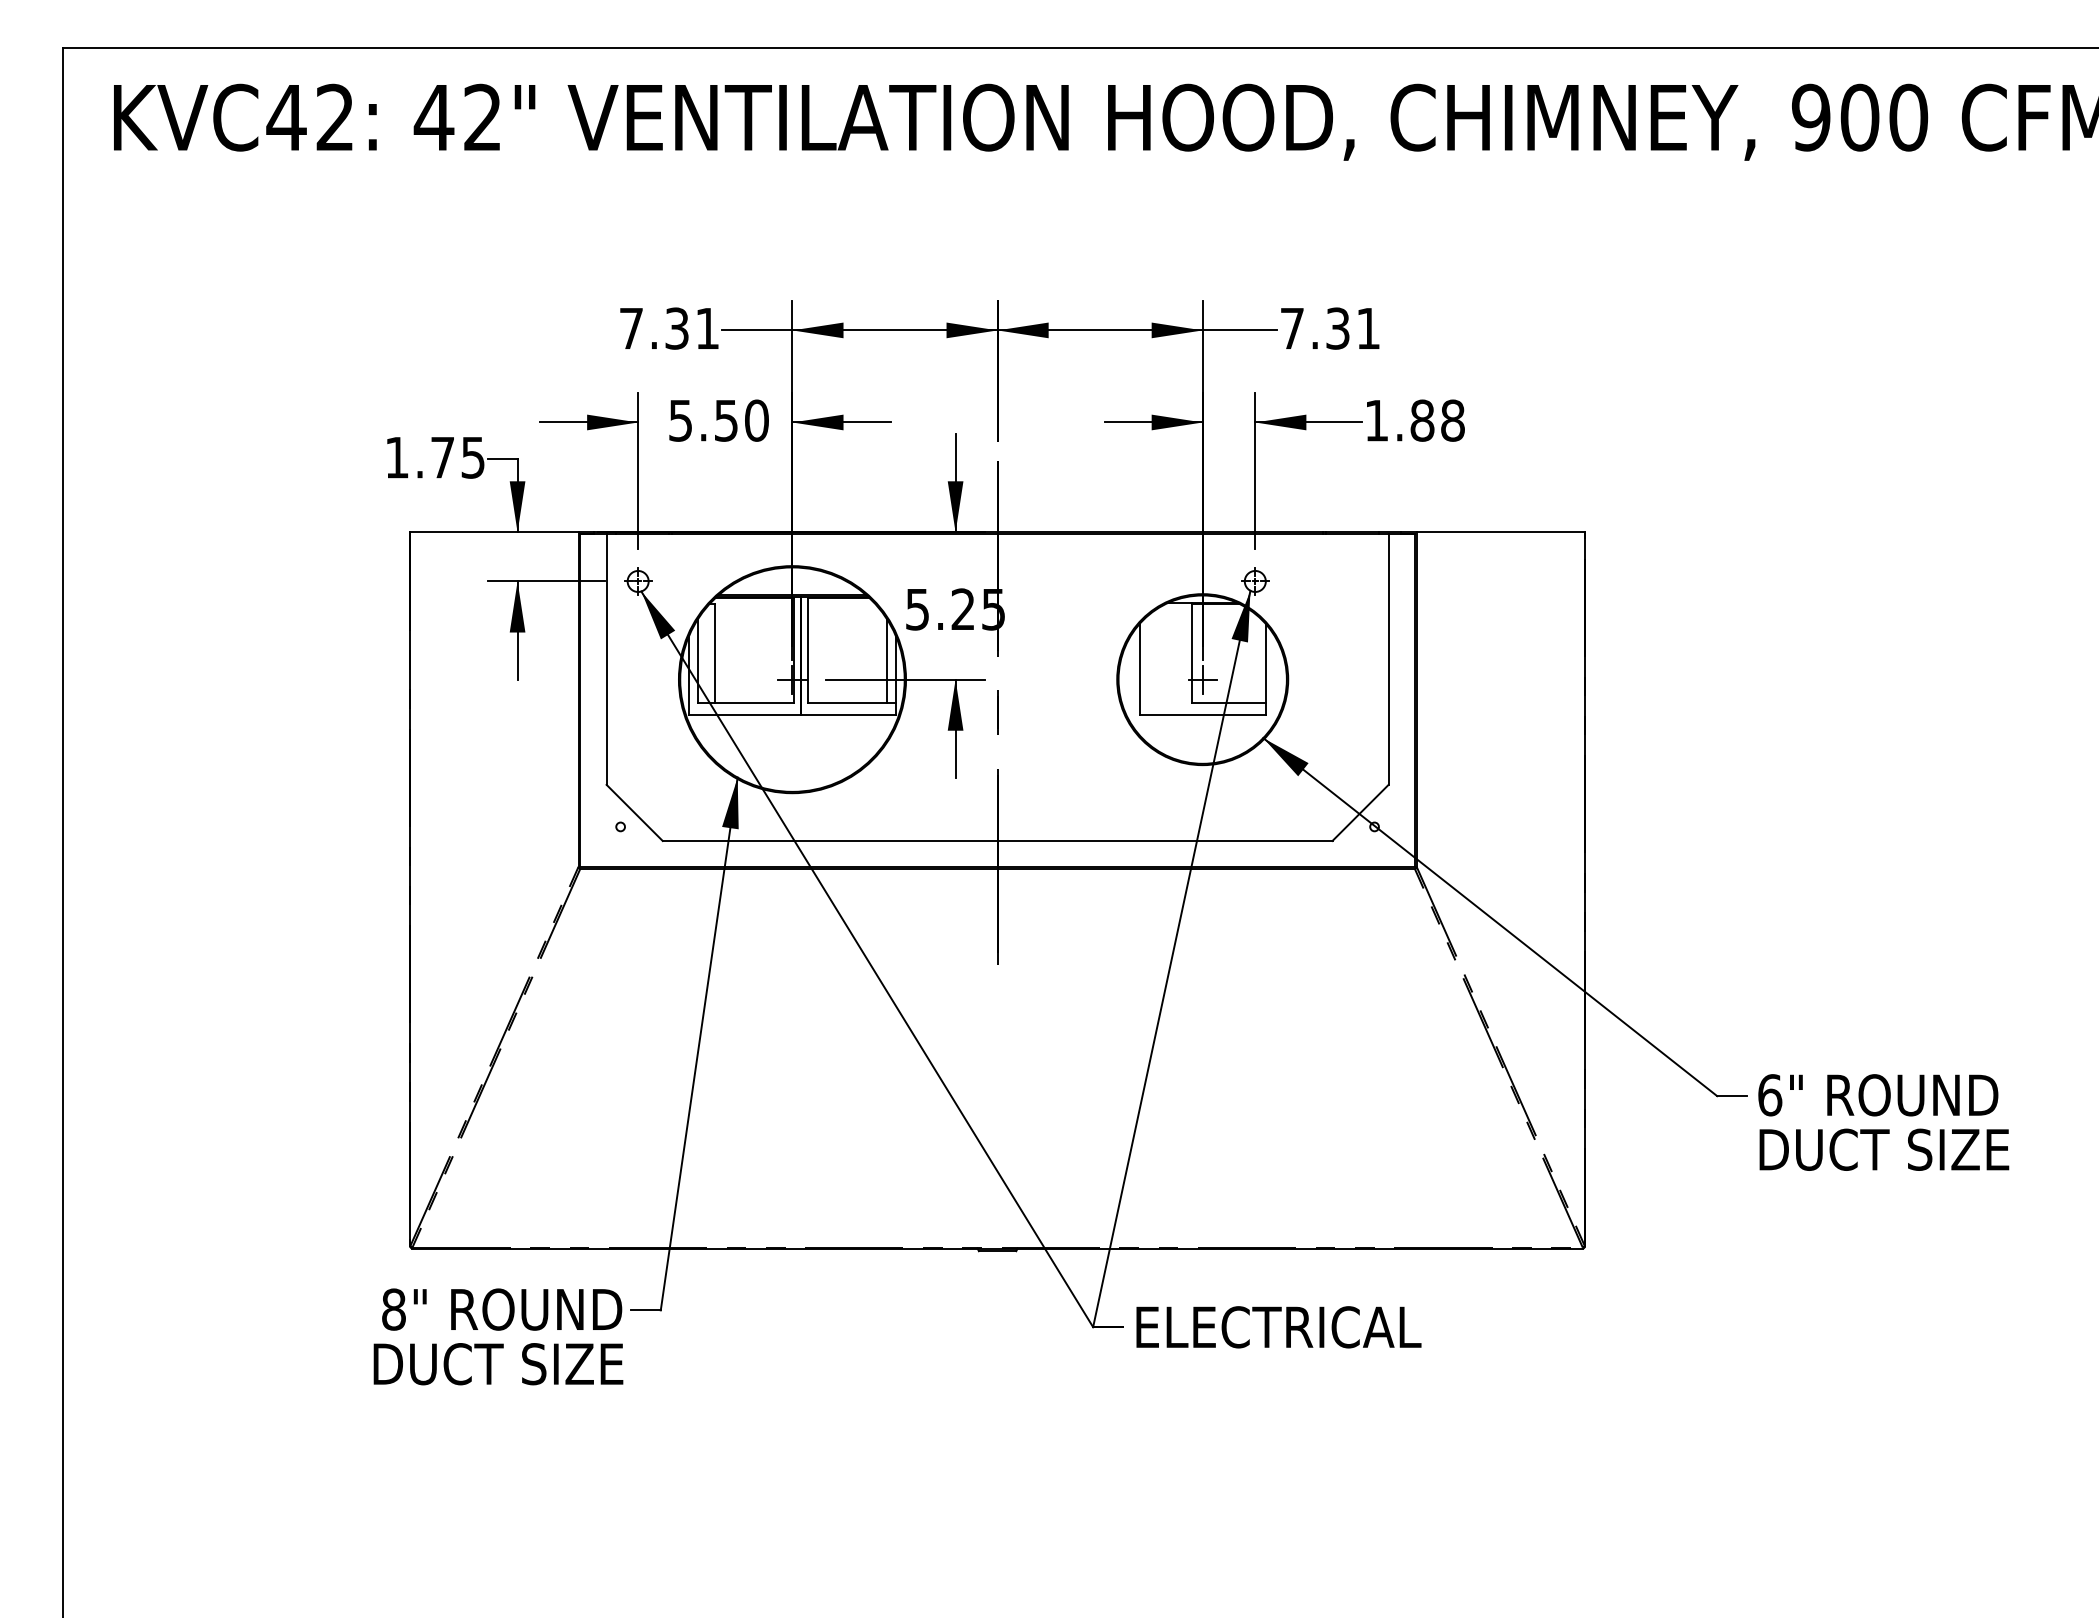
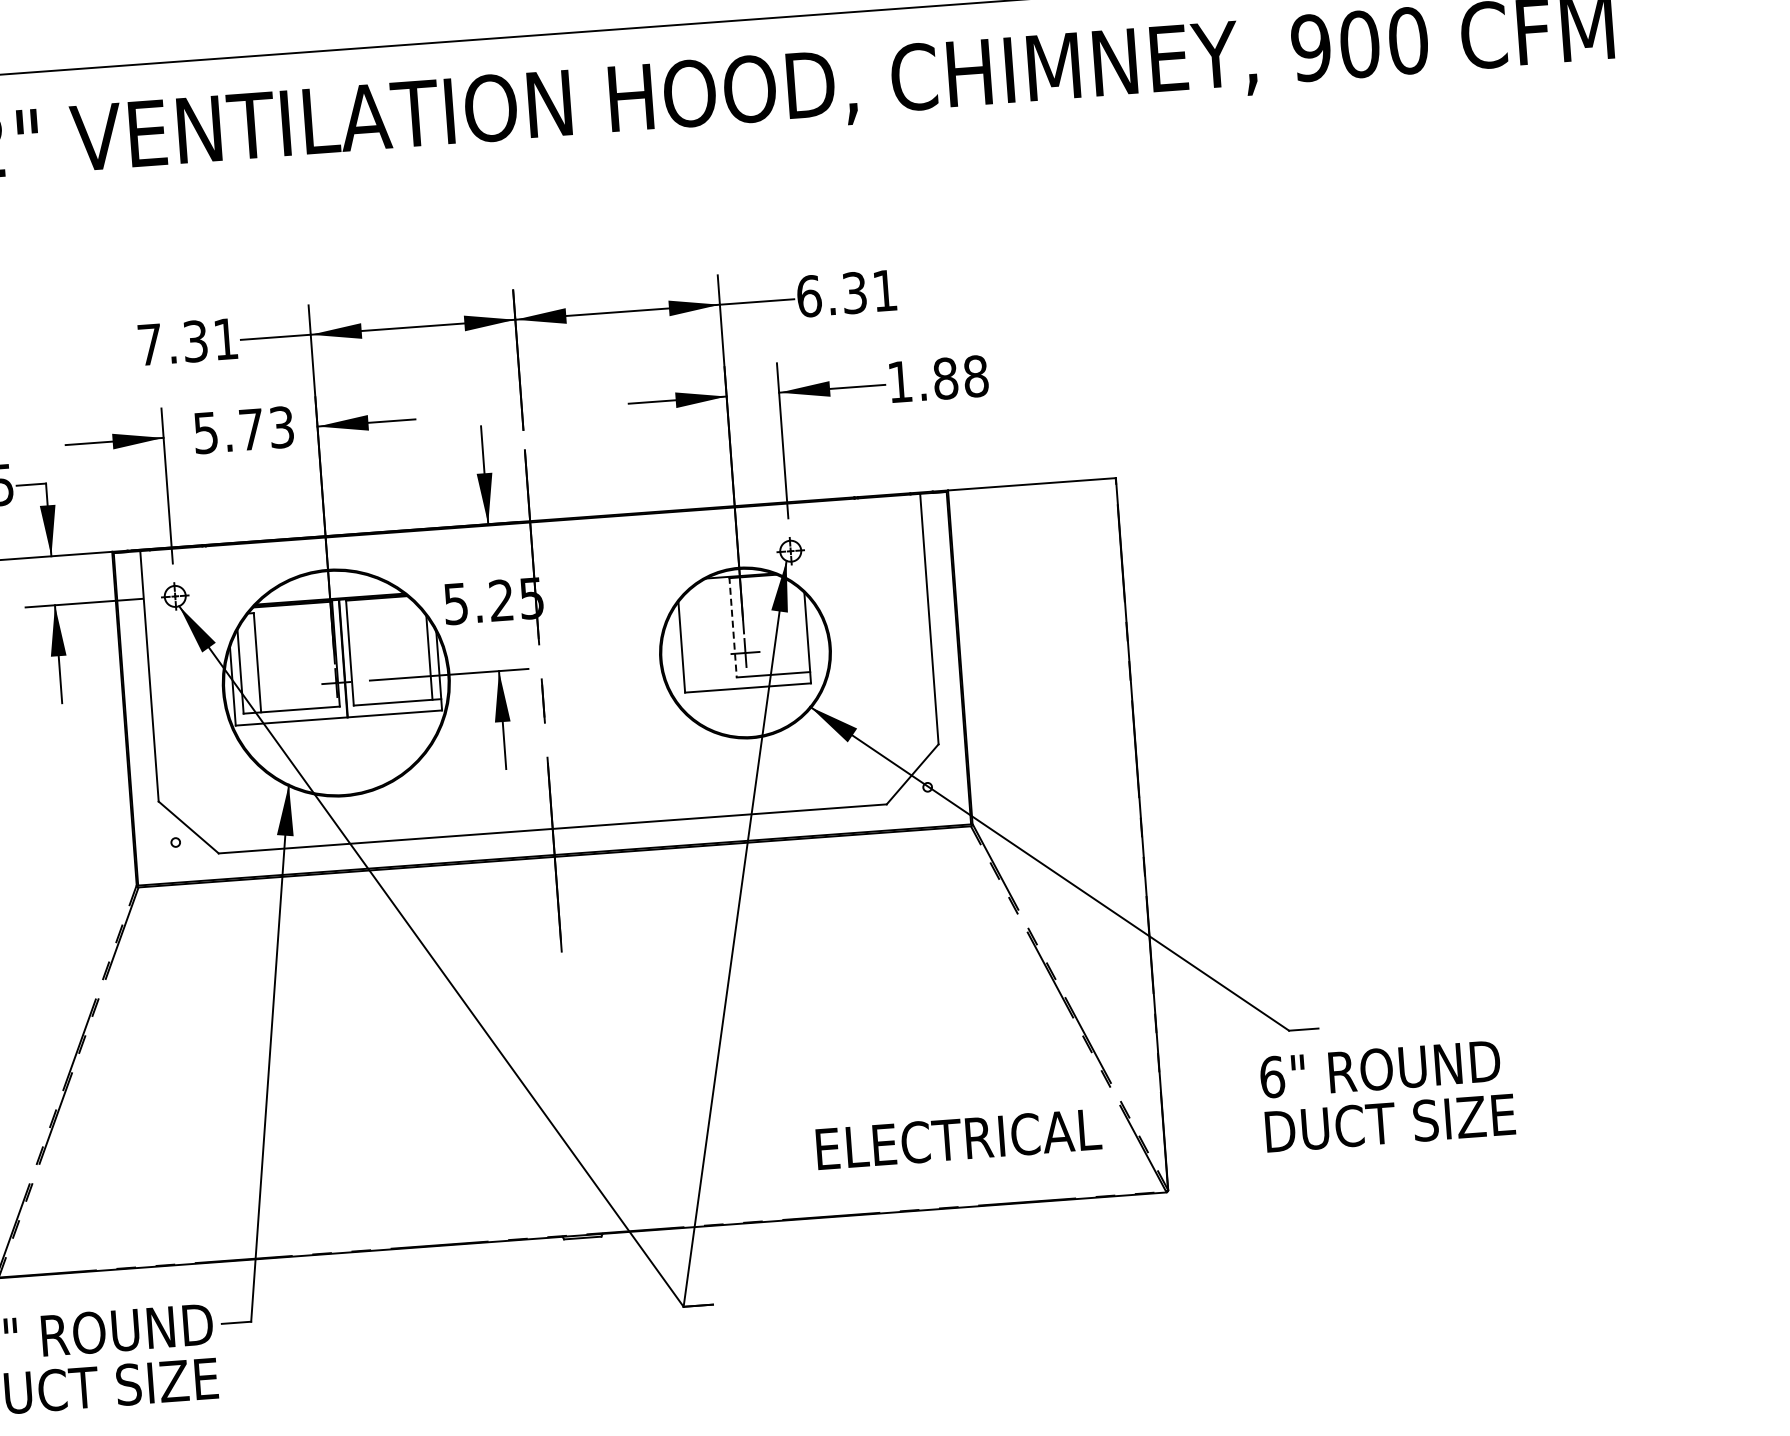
text: (1292, 328) -> (809, 296), 7.31 -> 6.31
text: (741, 420) -> (266, 428), 5.50 -> 5.73
line: (1192, 653) -> (733, 627), solid -> dashed
text: (1883, 1122) -> (1387, 1096), moved
text: (1278, 1327) -> (958, 1139), moved

